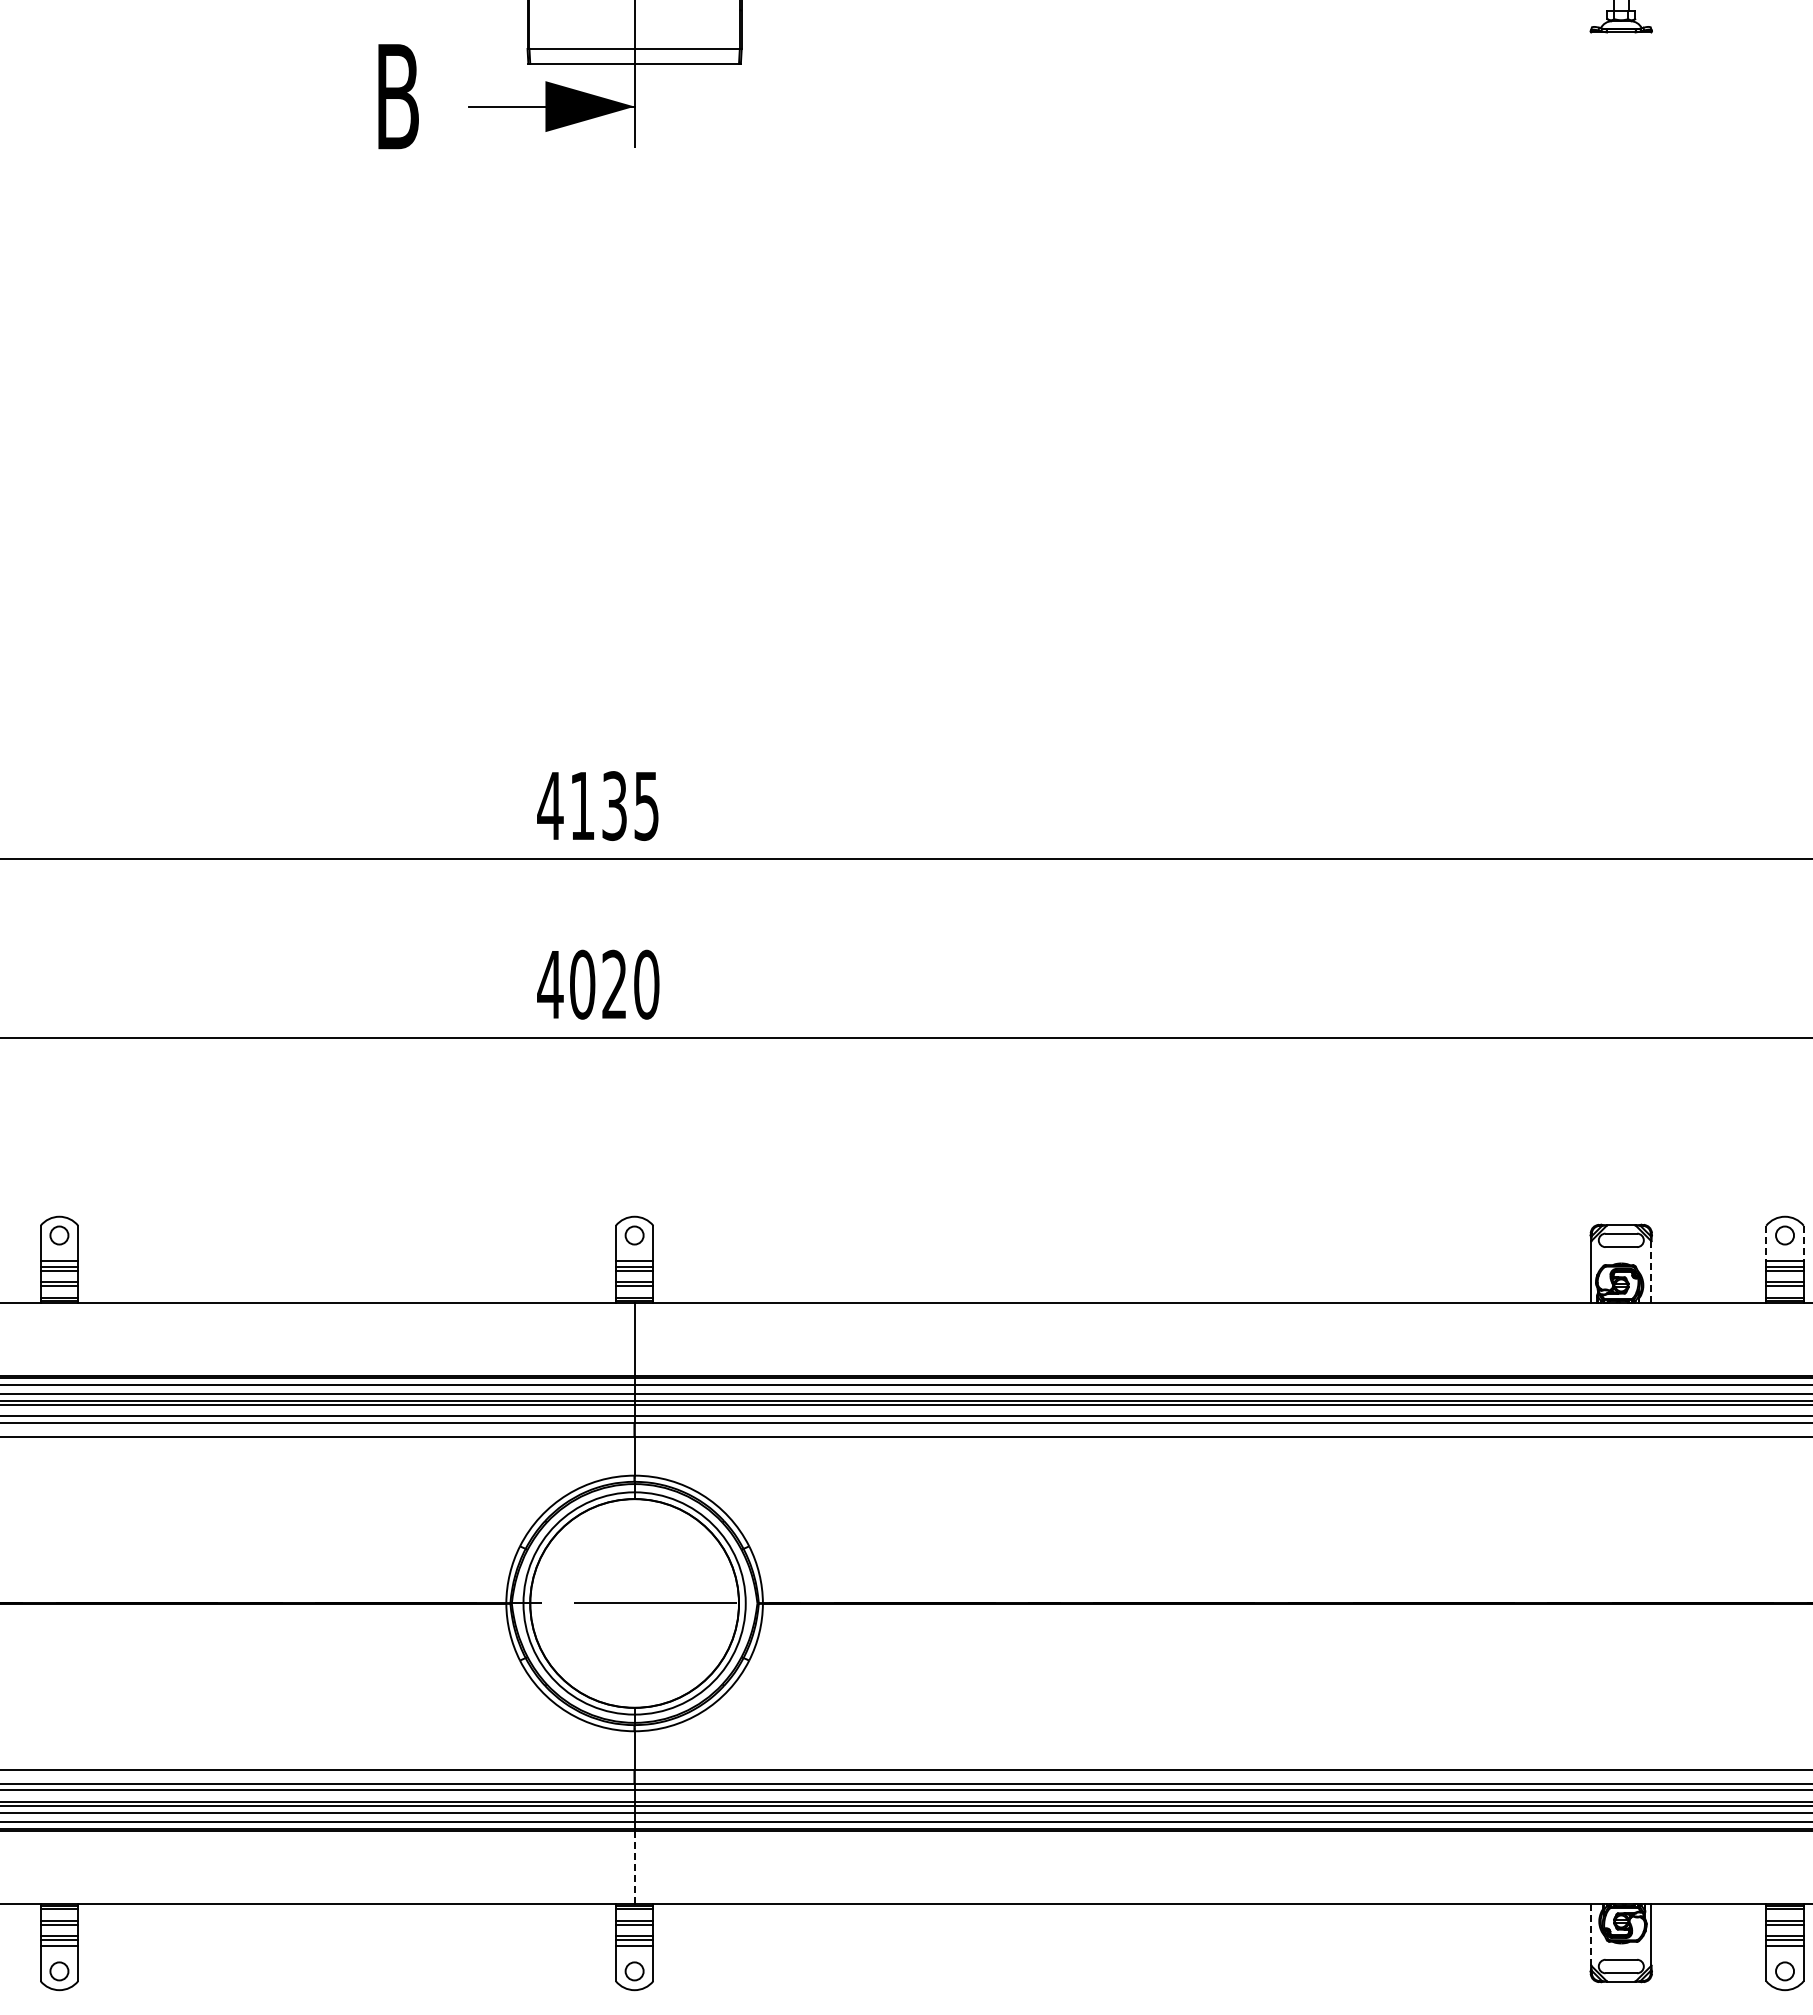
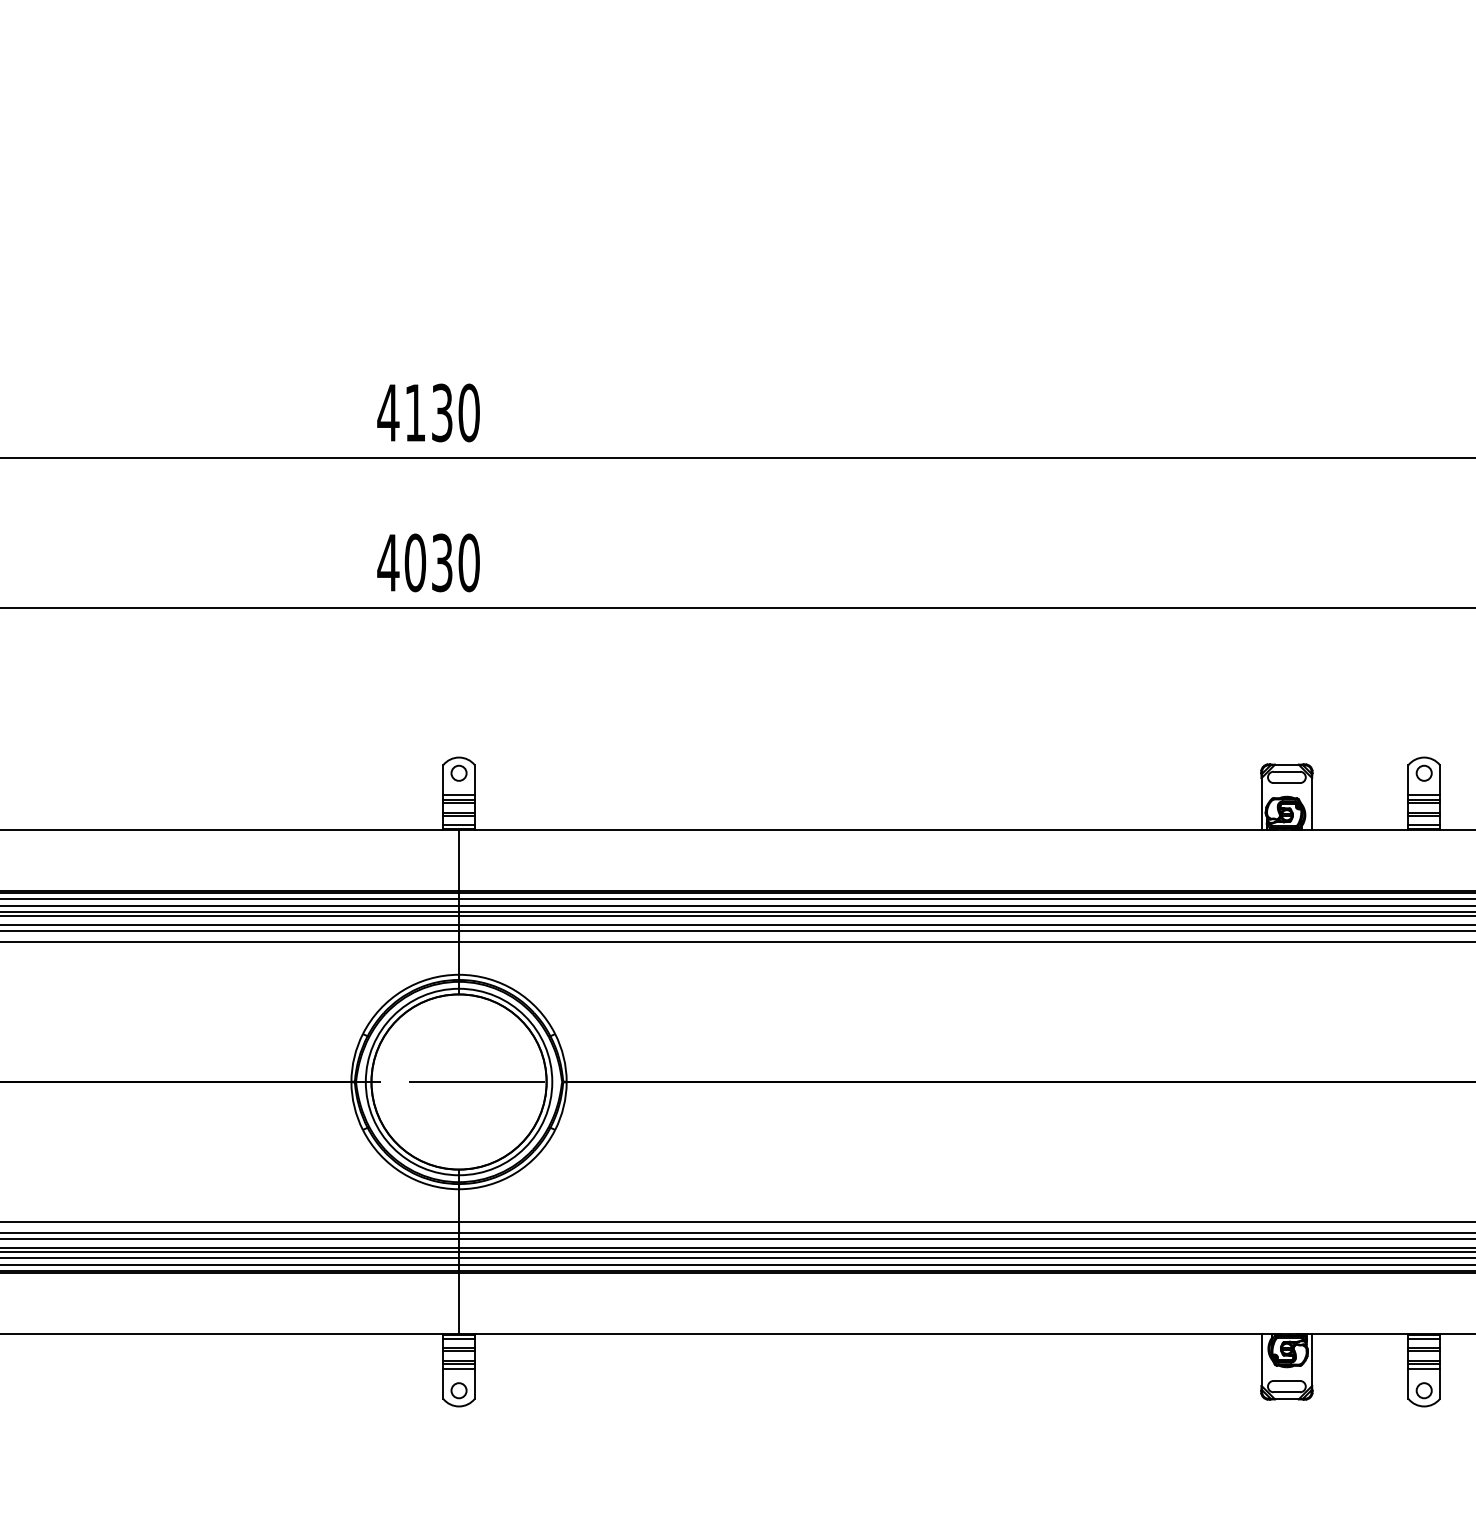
text: (646, 805) -> (469, 412), 4135 -> 4130
text: (614, 984) -> (442, 562), 4020 -> 4030
line: (1766, 1243) -> (1408, 780), dashed -> solid
line: (1803, 1243) -> (1439, 780), dashed -> solid
line: (1651, 1272) -> (1312, 804), dashed -> solid
line: (634, 1867) -> (458, 1303), dashed -> solid
line: (1591, 1934) -> (1261, 1359), dashed -> solid

